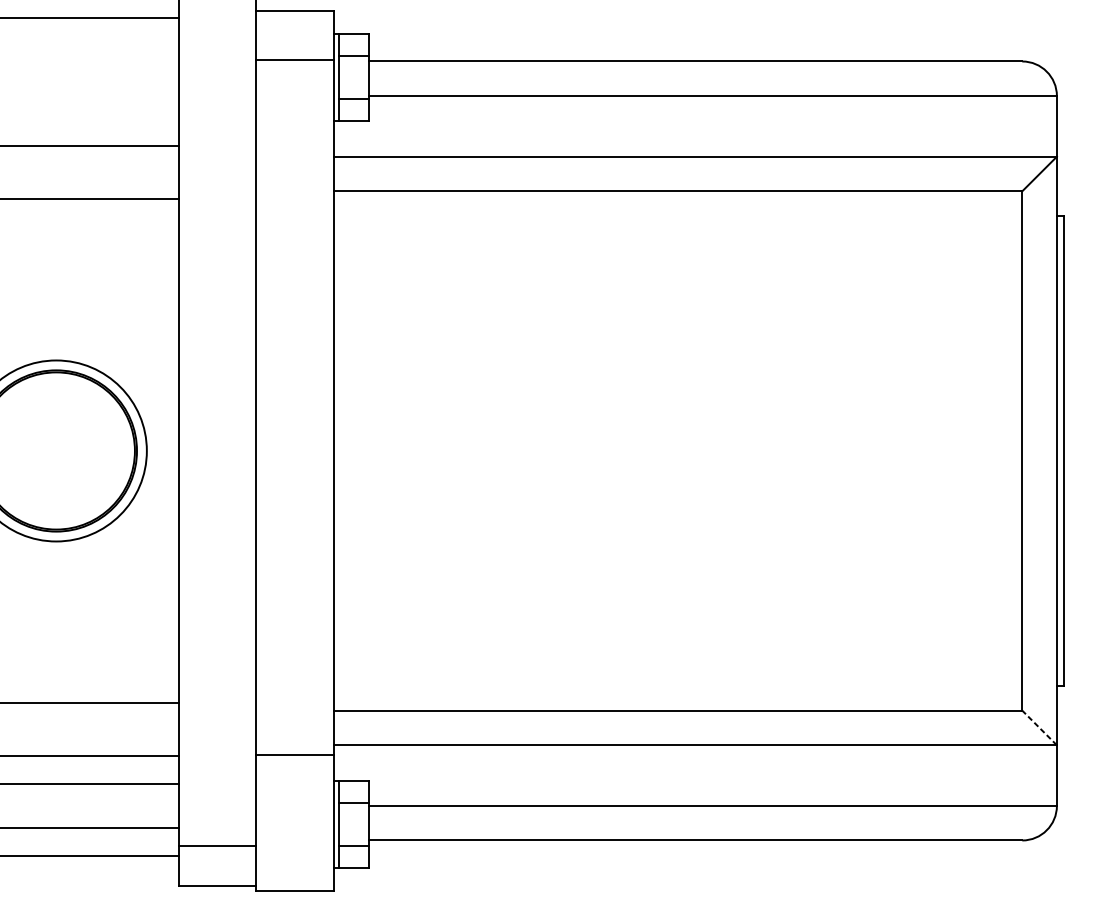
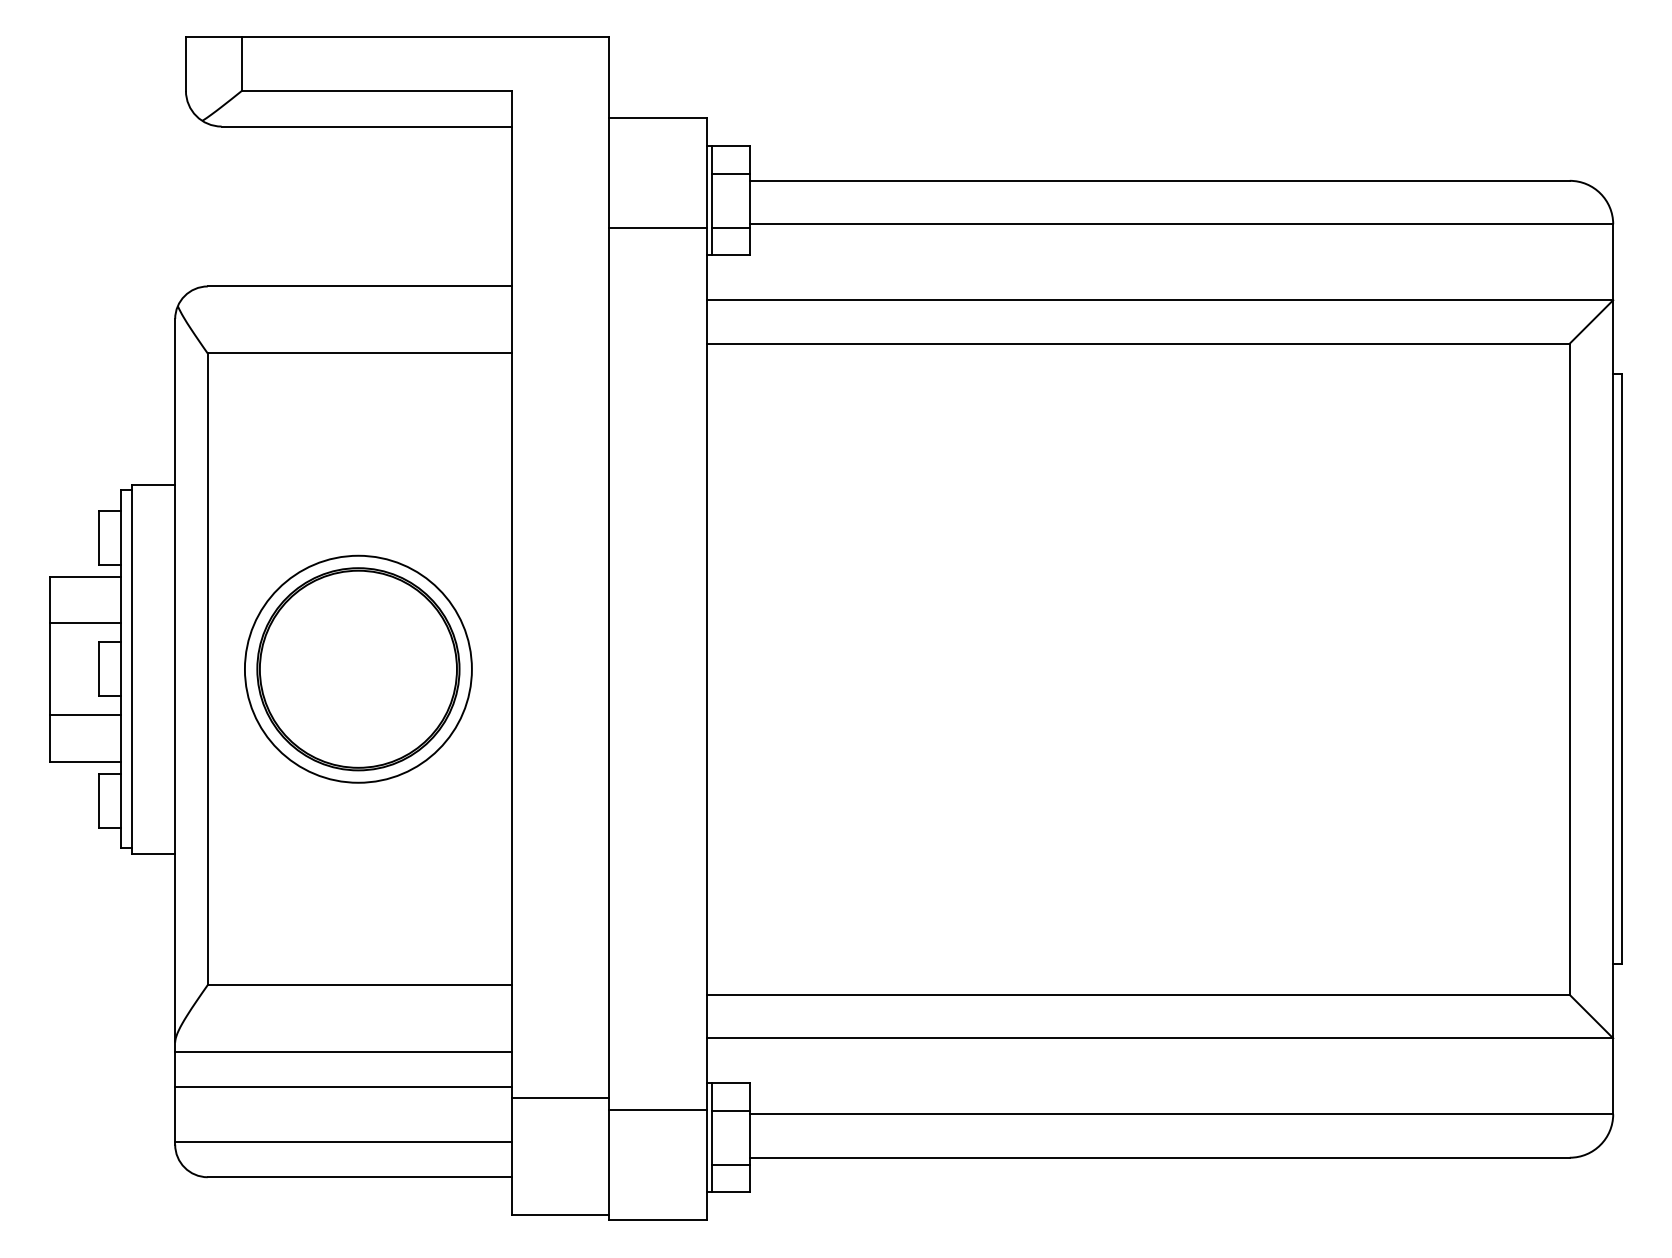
line: (295, 59) -> (658, 228), moved
line: (1039, 727) -> (1591, 1016), dashed -> solid
line: (295, 754) -> (658, 1110), moved
line: (217, 845) -> (560, 1097), moved

